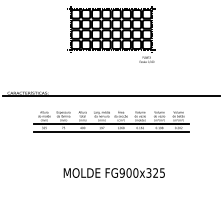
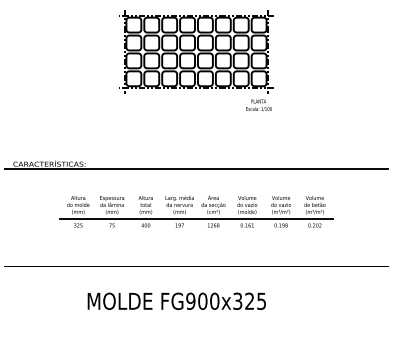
line: (111, 131) -> (196, 231), removed
text: (113, 172) -> (175, 300), moved

